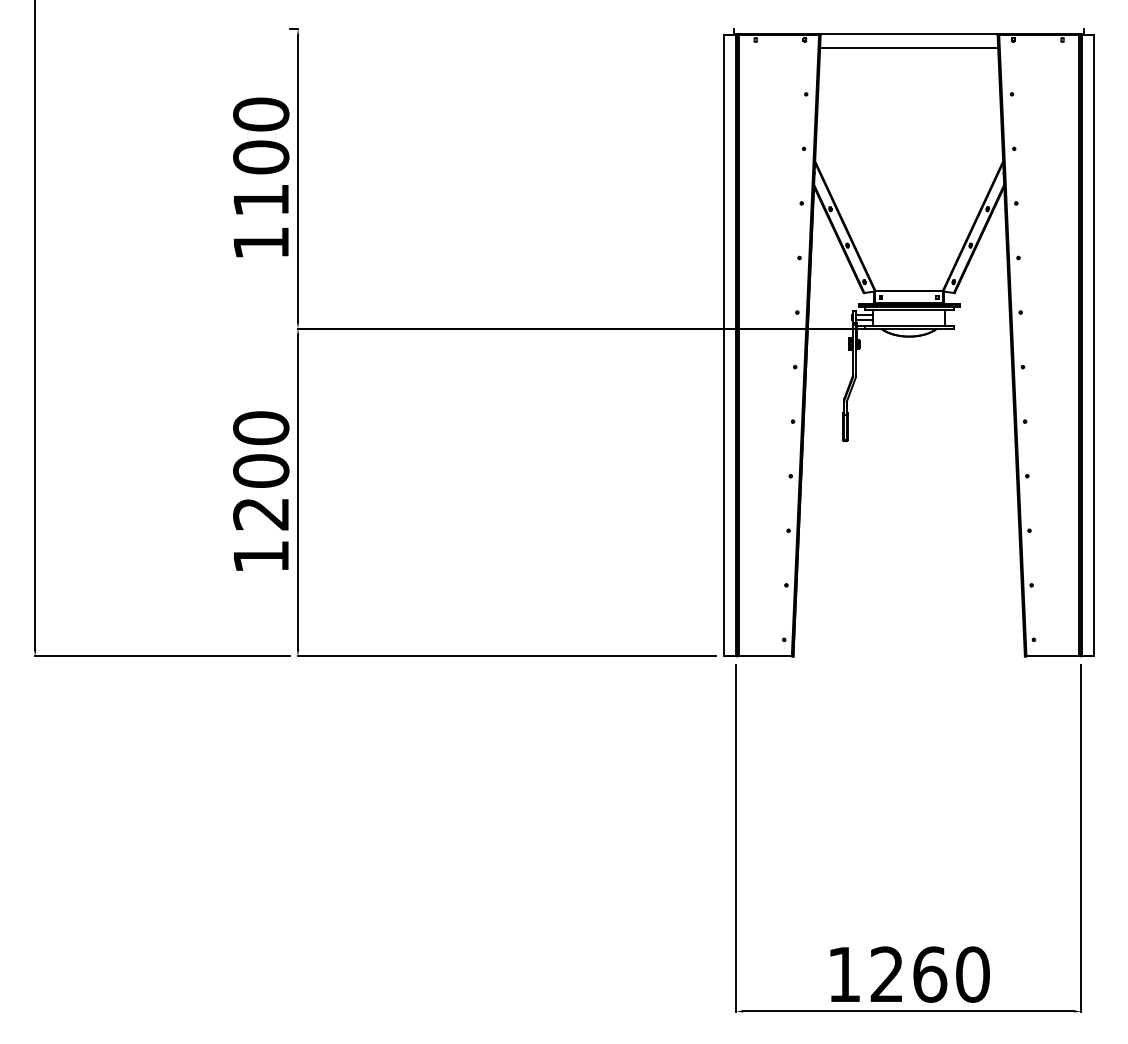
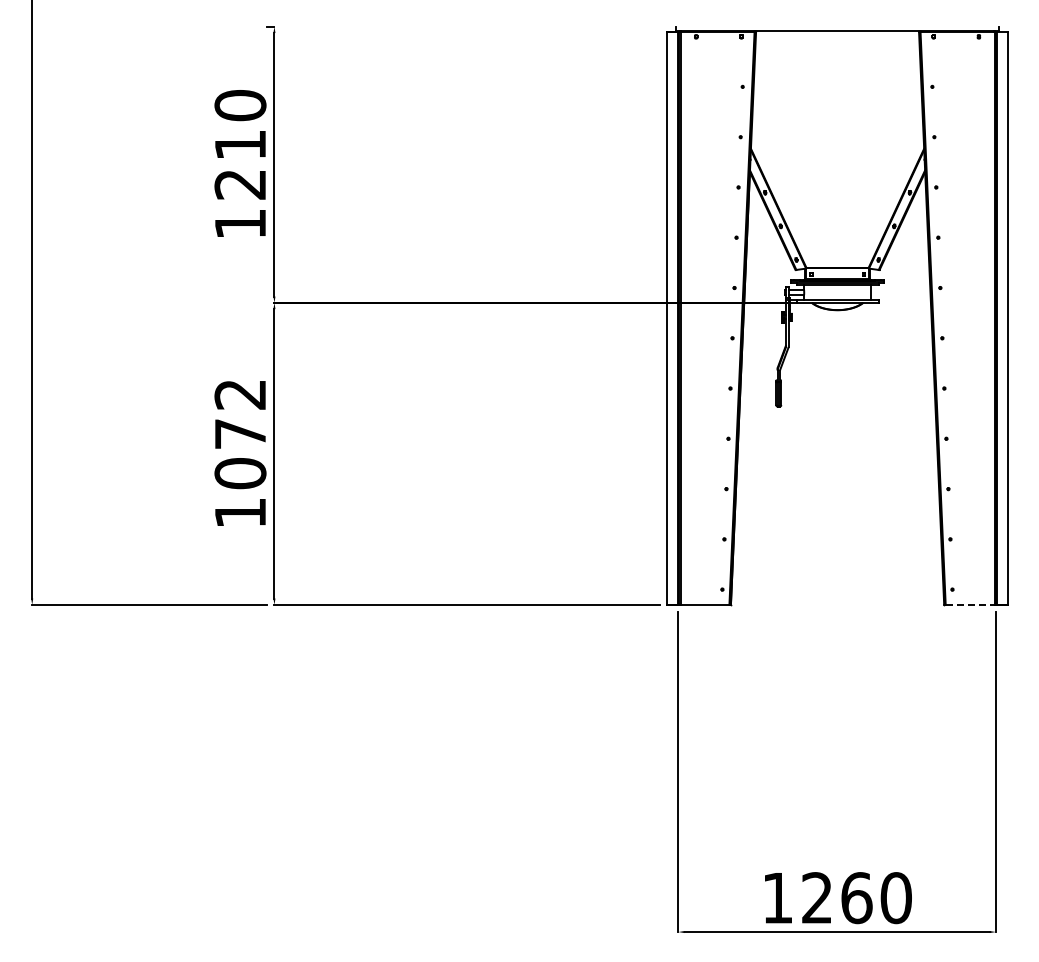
line: (909, 48) -> (837, 44), removed
text: (261, 178) -> (240, 164), 1100 -> 1210
text: (261, 471) -> (240, 434), 1200 -> 1072
line: (1053, 656) -> (970, 604), solid -> dashed

